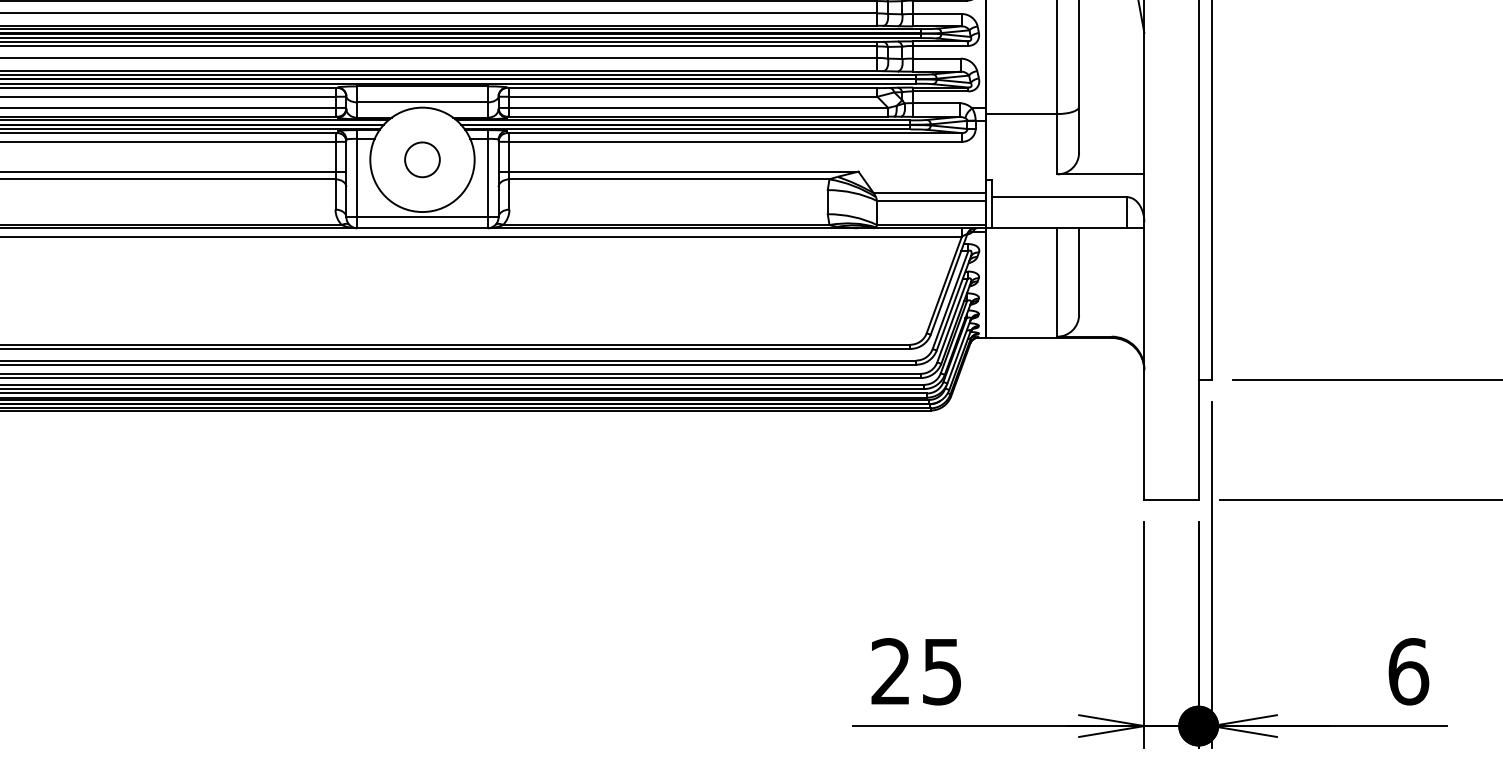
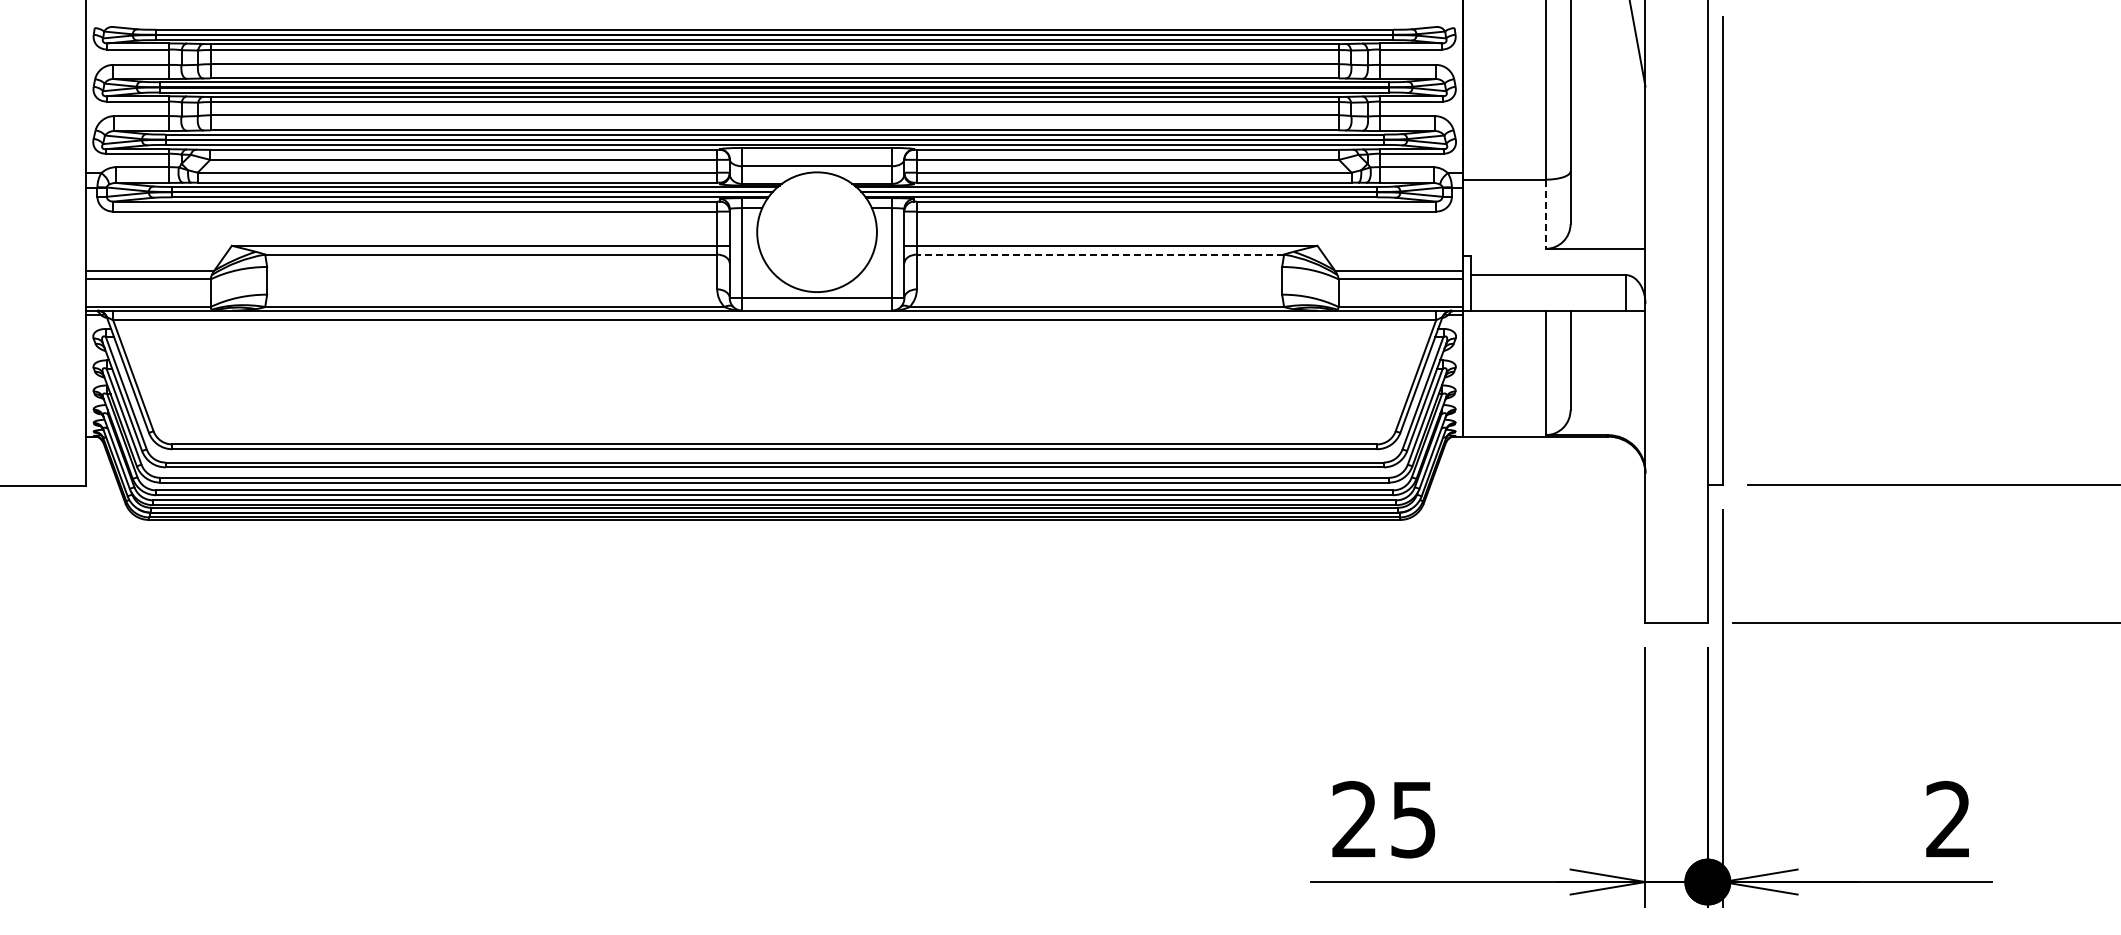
line: (1057, 144) -> (1545, 214), solid -> dashed
circle: (421, 160) -> (816, 232), removed
line: (669, 179) -> (1100, 254), solid -> dashed
text: (1409, 671) -> (1949, 819), 6 -> 2

